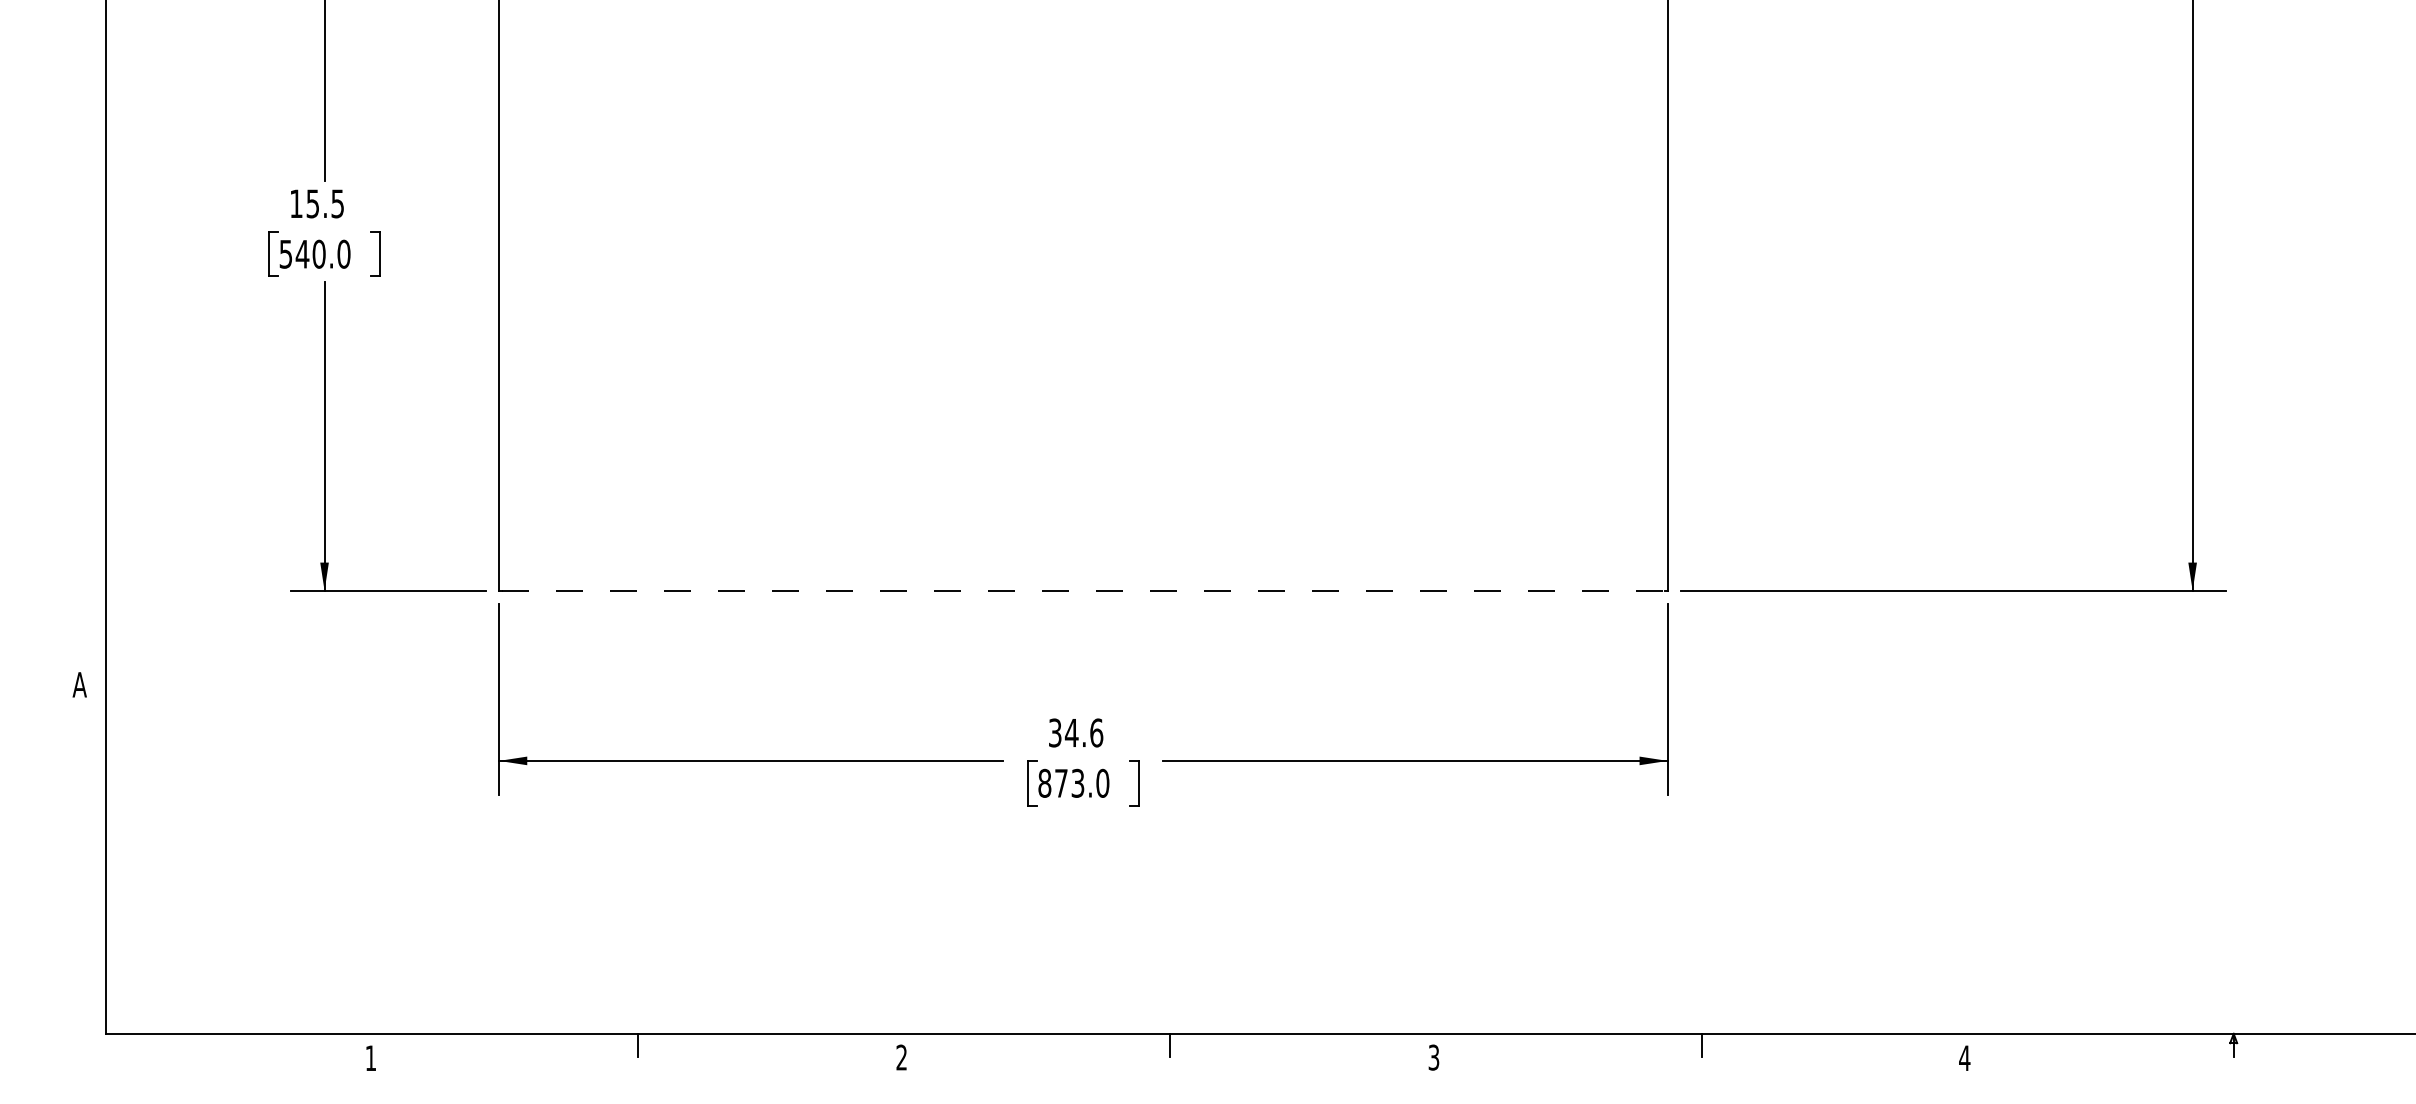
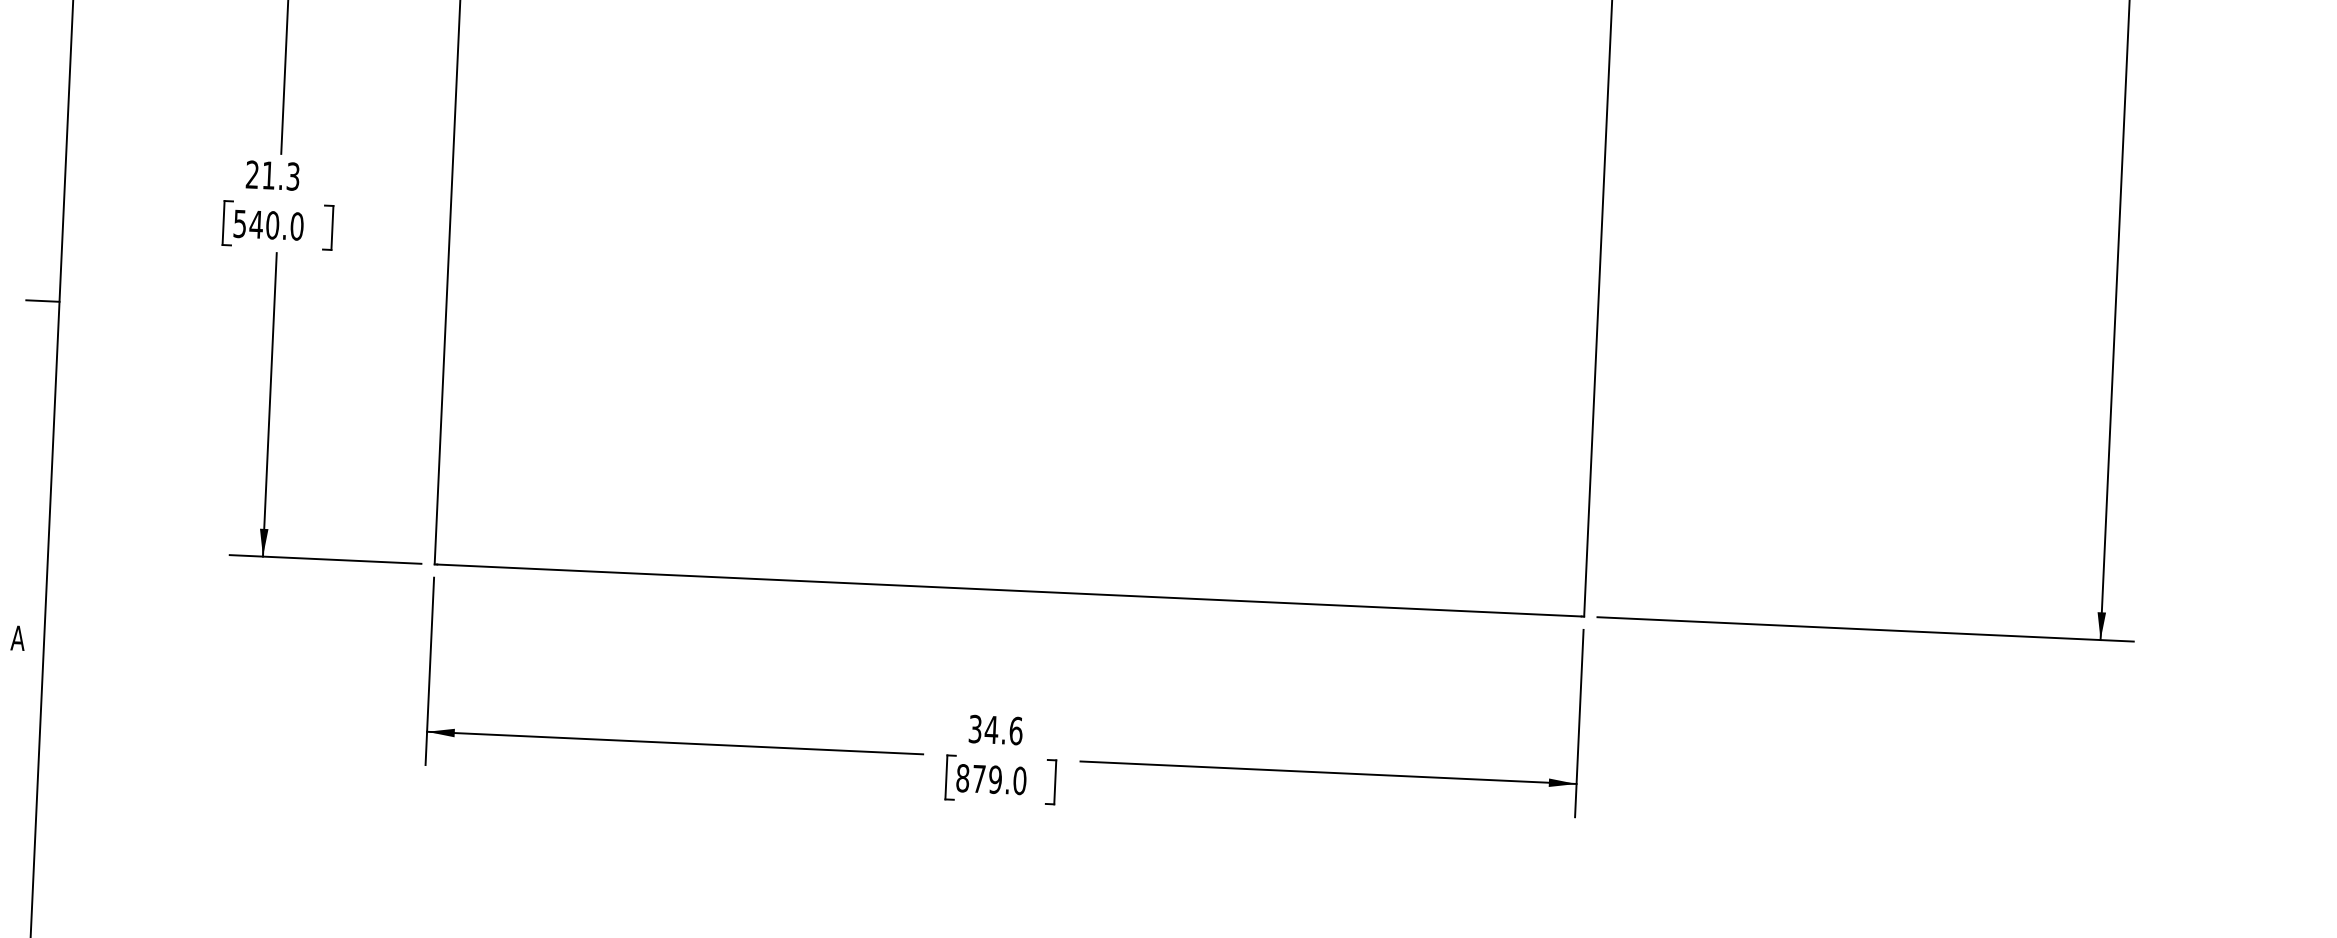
text: (316, 203) -> (272, 175), 15.5 -> 21.3
line: (89, 341) -> (42, 300), added
line: (1083, 590) -> (1009, 590), dashed -> solid
text: (1077, 783) -> (995, 779), 873.0 -> 879.0

